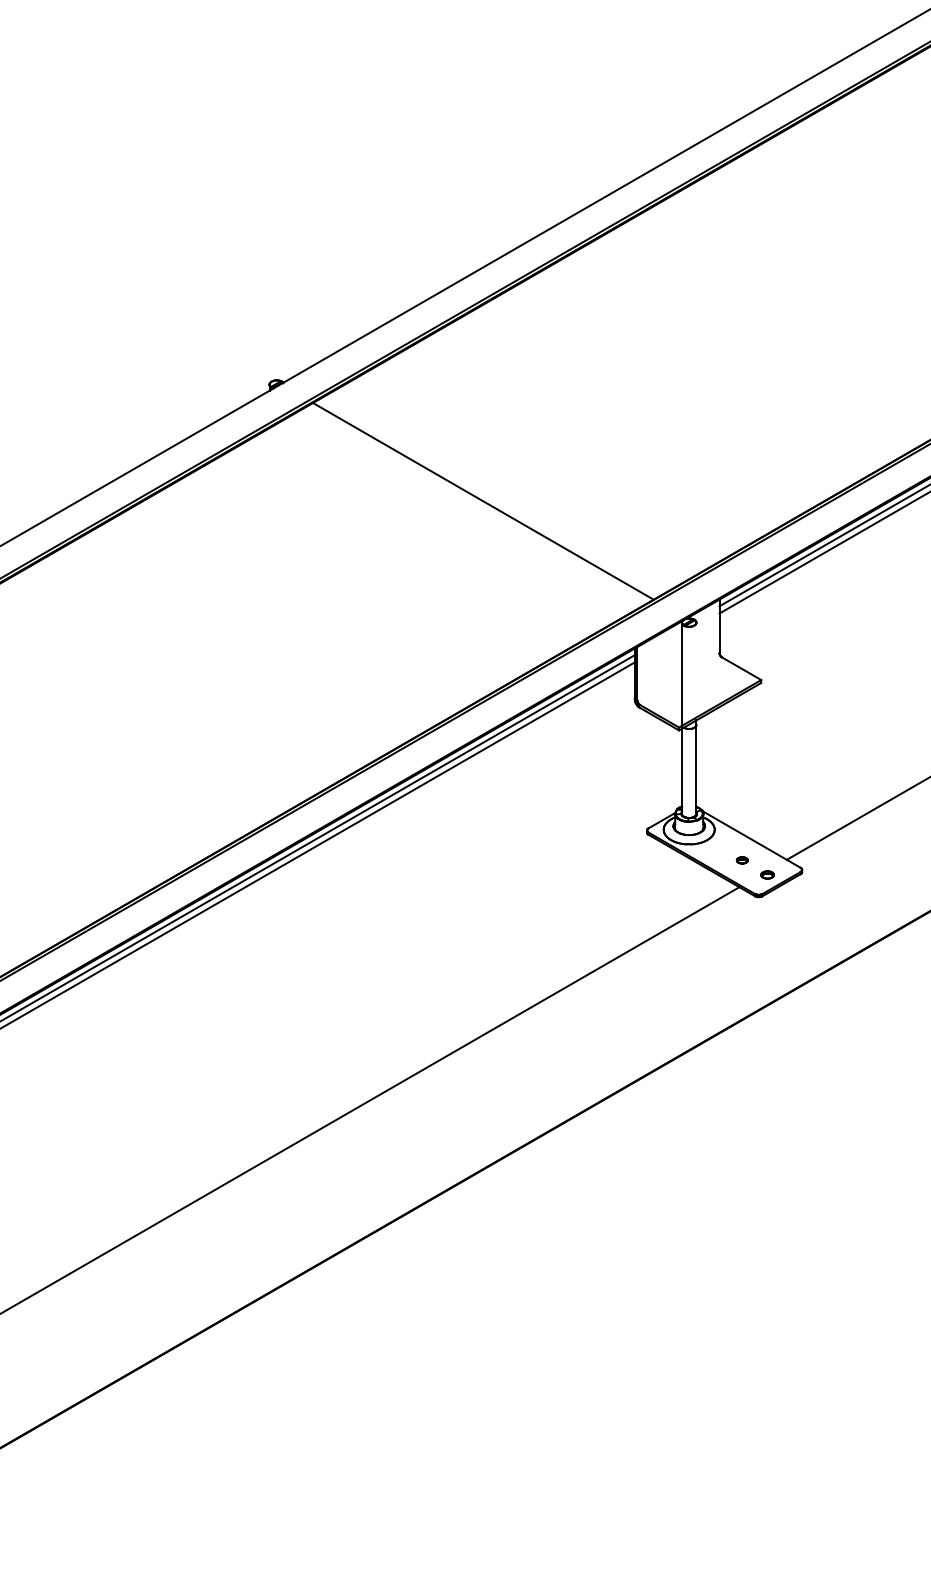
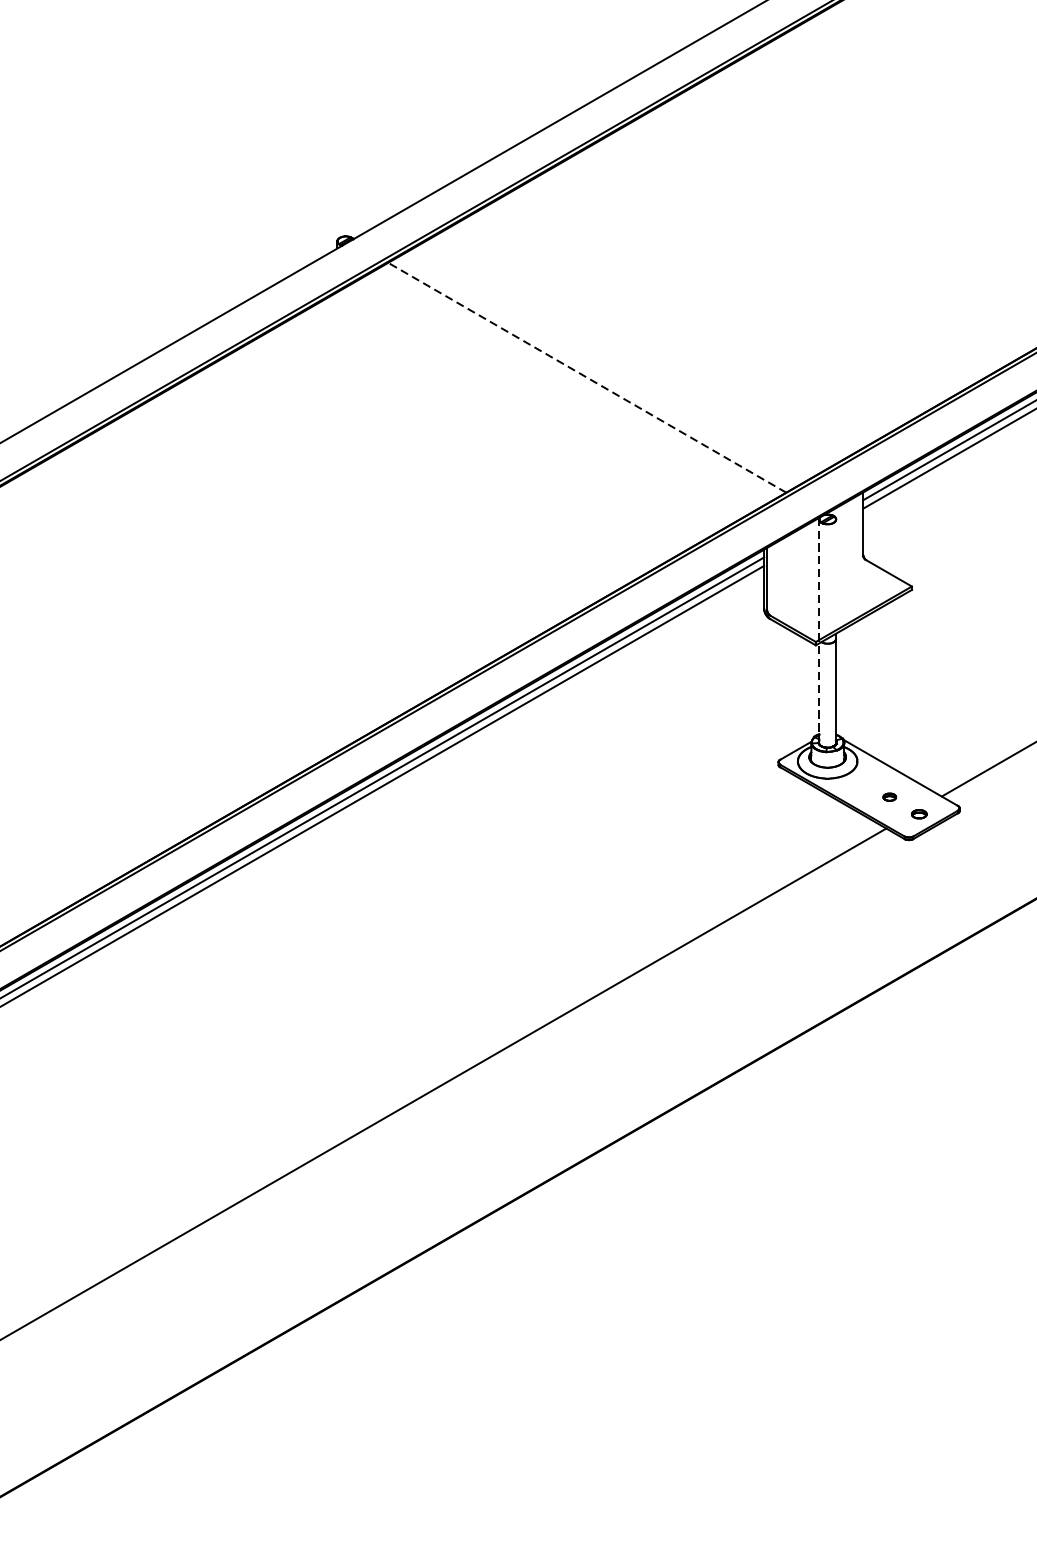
line: (483, 501) -> (587, 377), solid -> dashed
line: (682, 718) -> (819, 631), solid -> dashed

